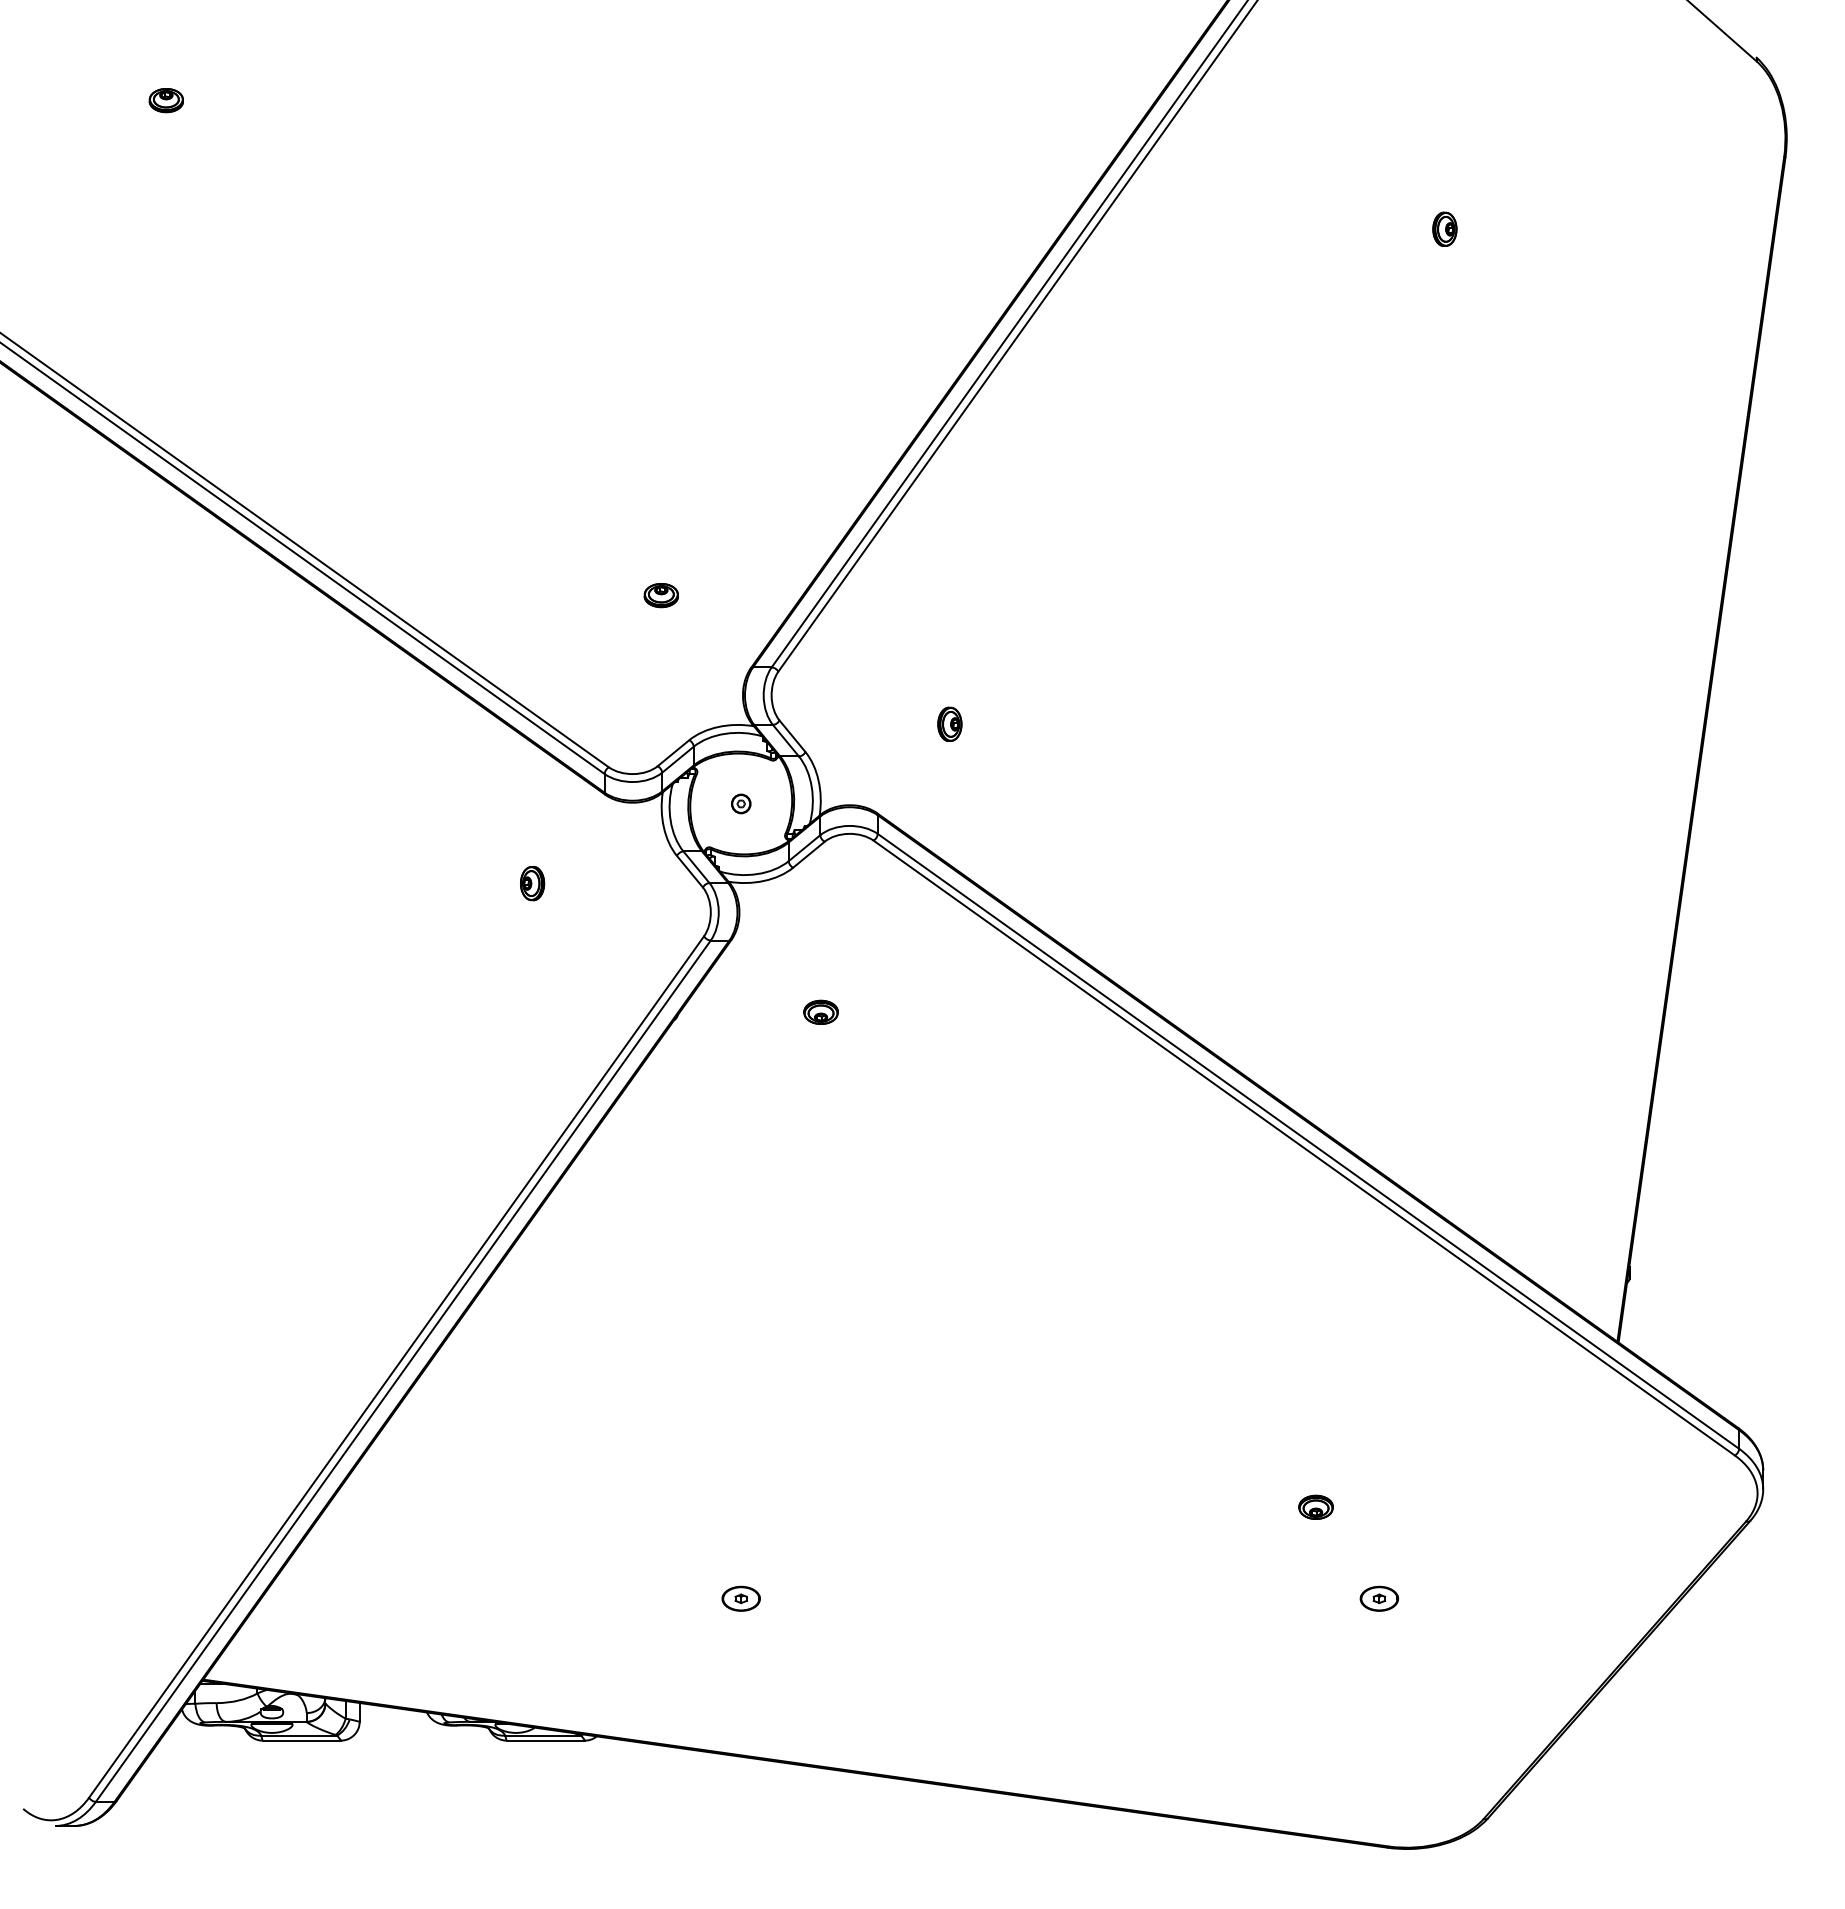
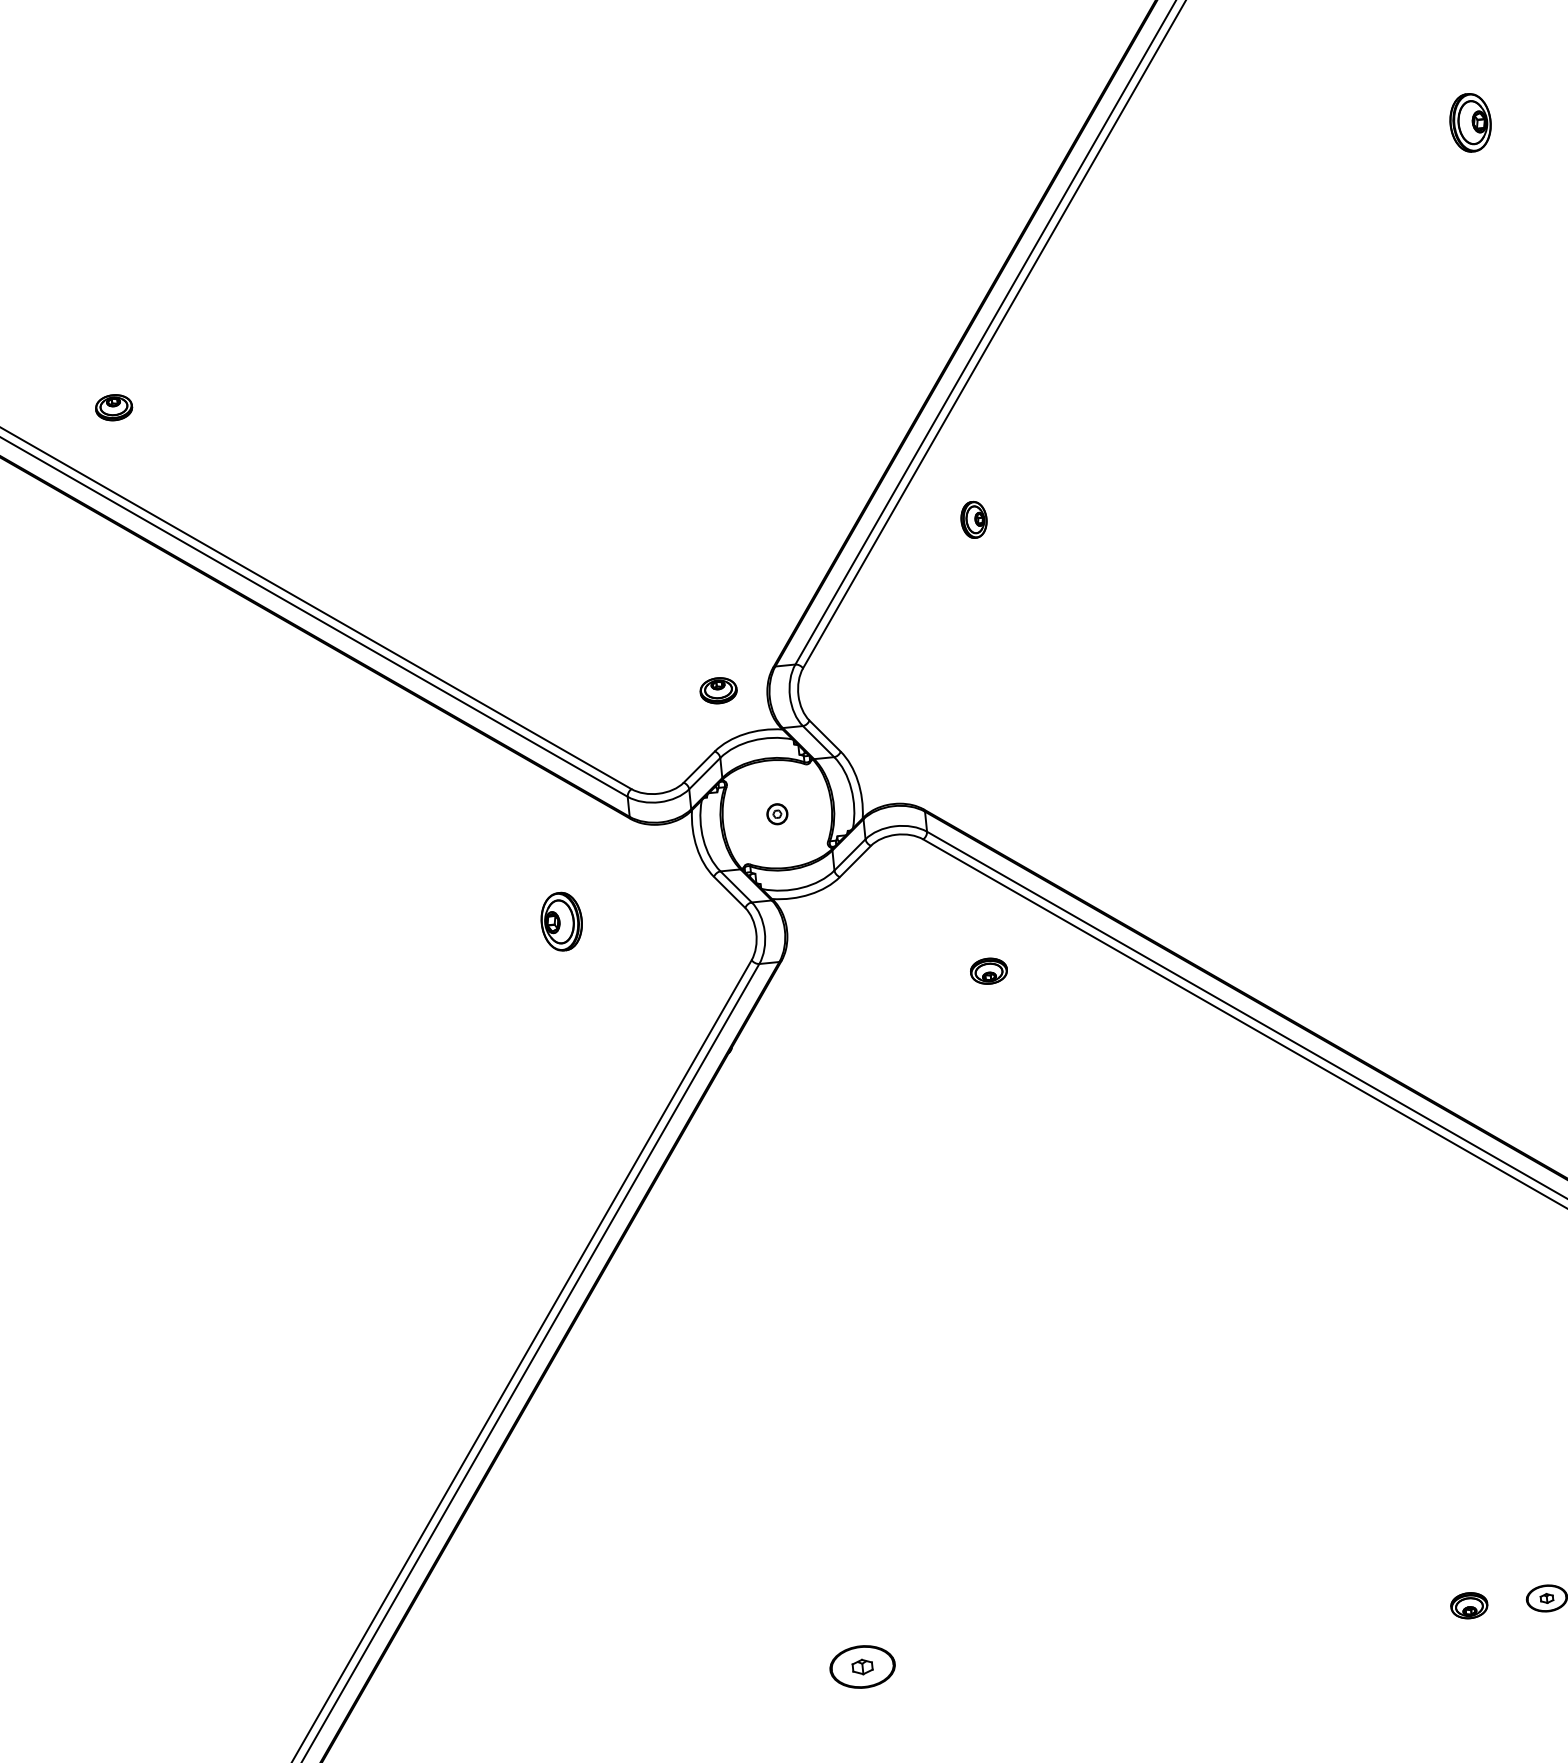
part: (165, 100) -> (113, 407), moved
part: (1444, 228) -> (1470, 121), size x1.6
part: (660, 595) -> (717, 690), moved
part: (949, 723) -> (973, 519), moved
part: (532, 883) -> (562, 921), size x1.6
part: (820, 1011) -> (988, 970), moved
part: (1315, 1506) -> (1468, 1604), moved
part: (740, 1598) -> (861, 1666), size x1.6

